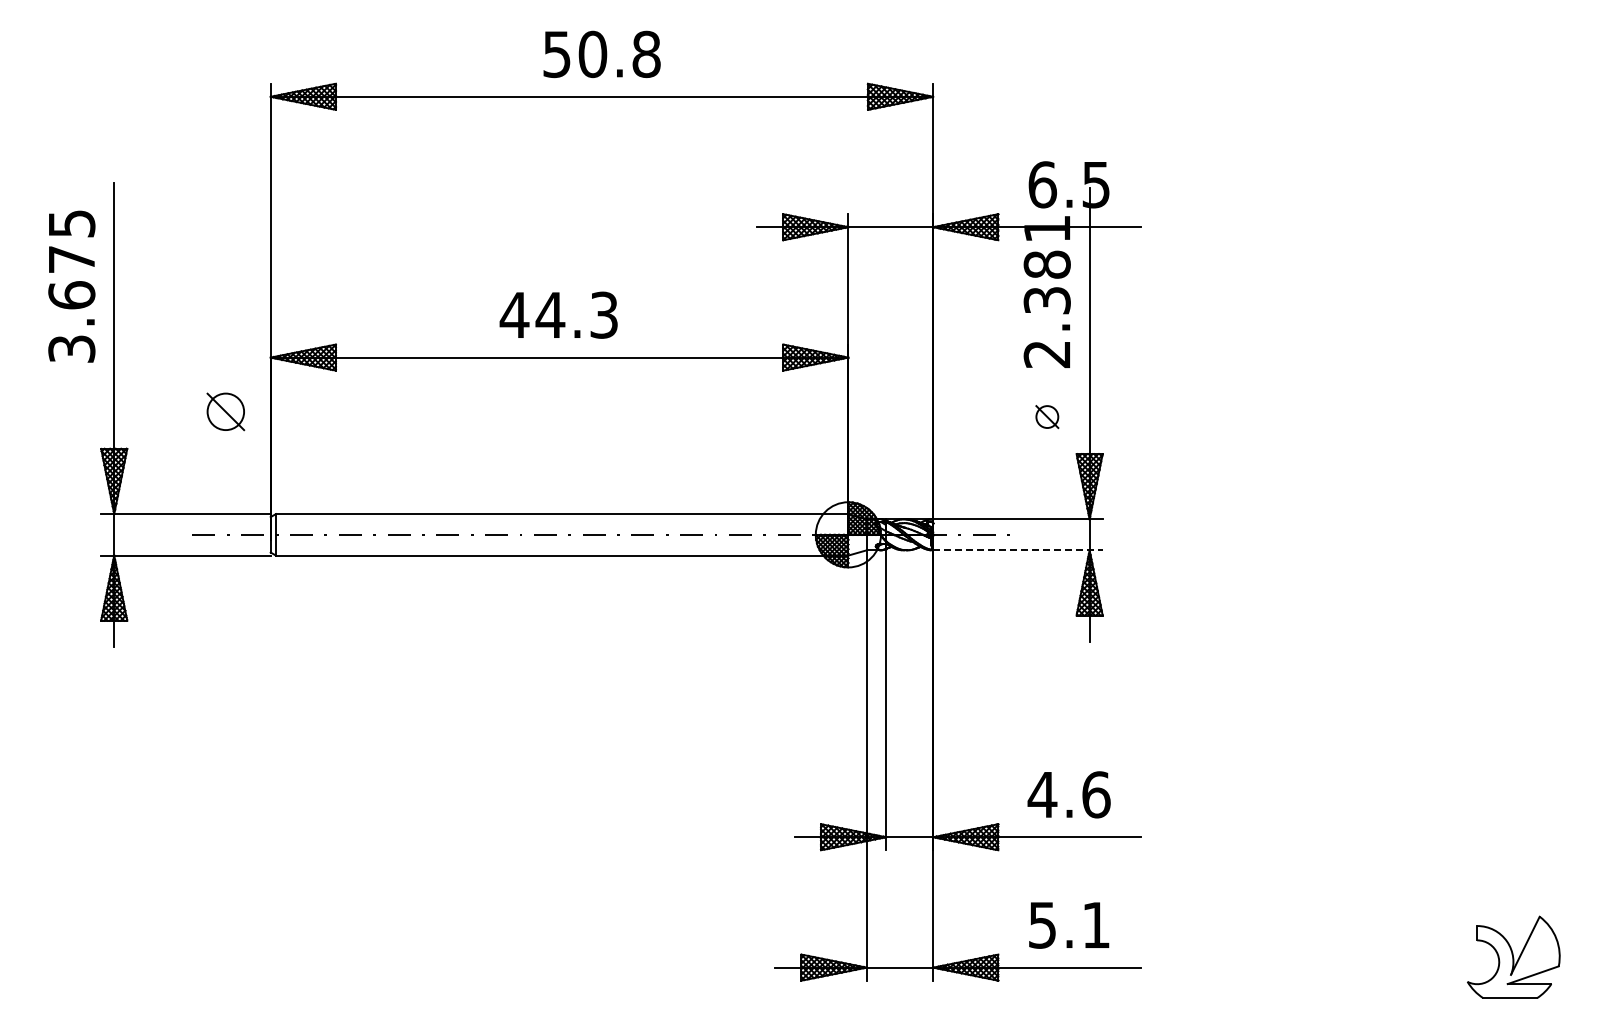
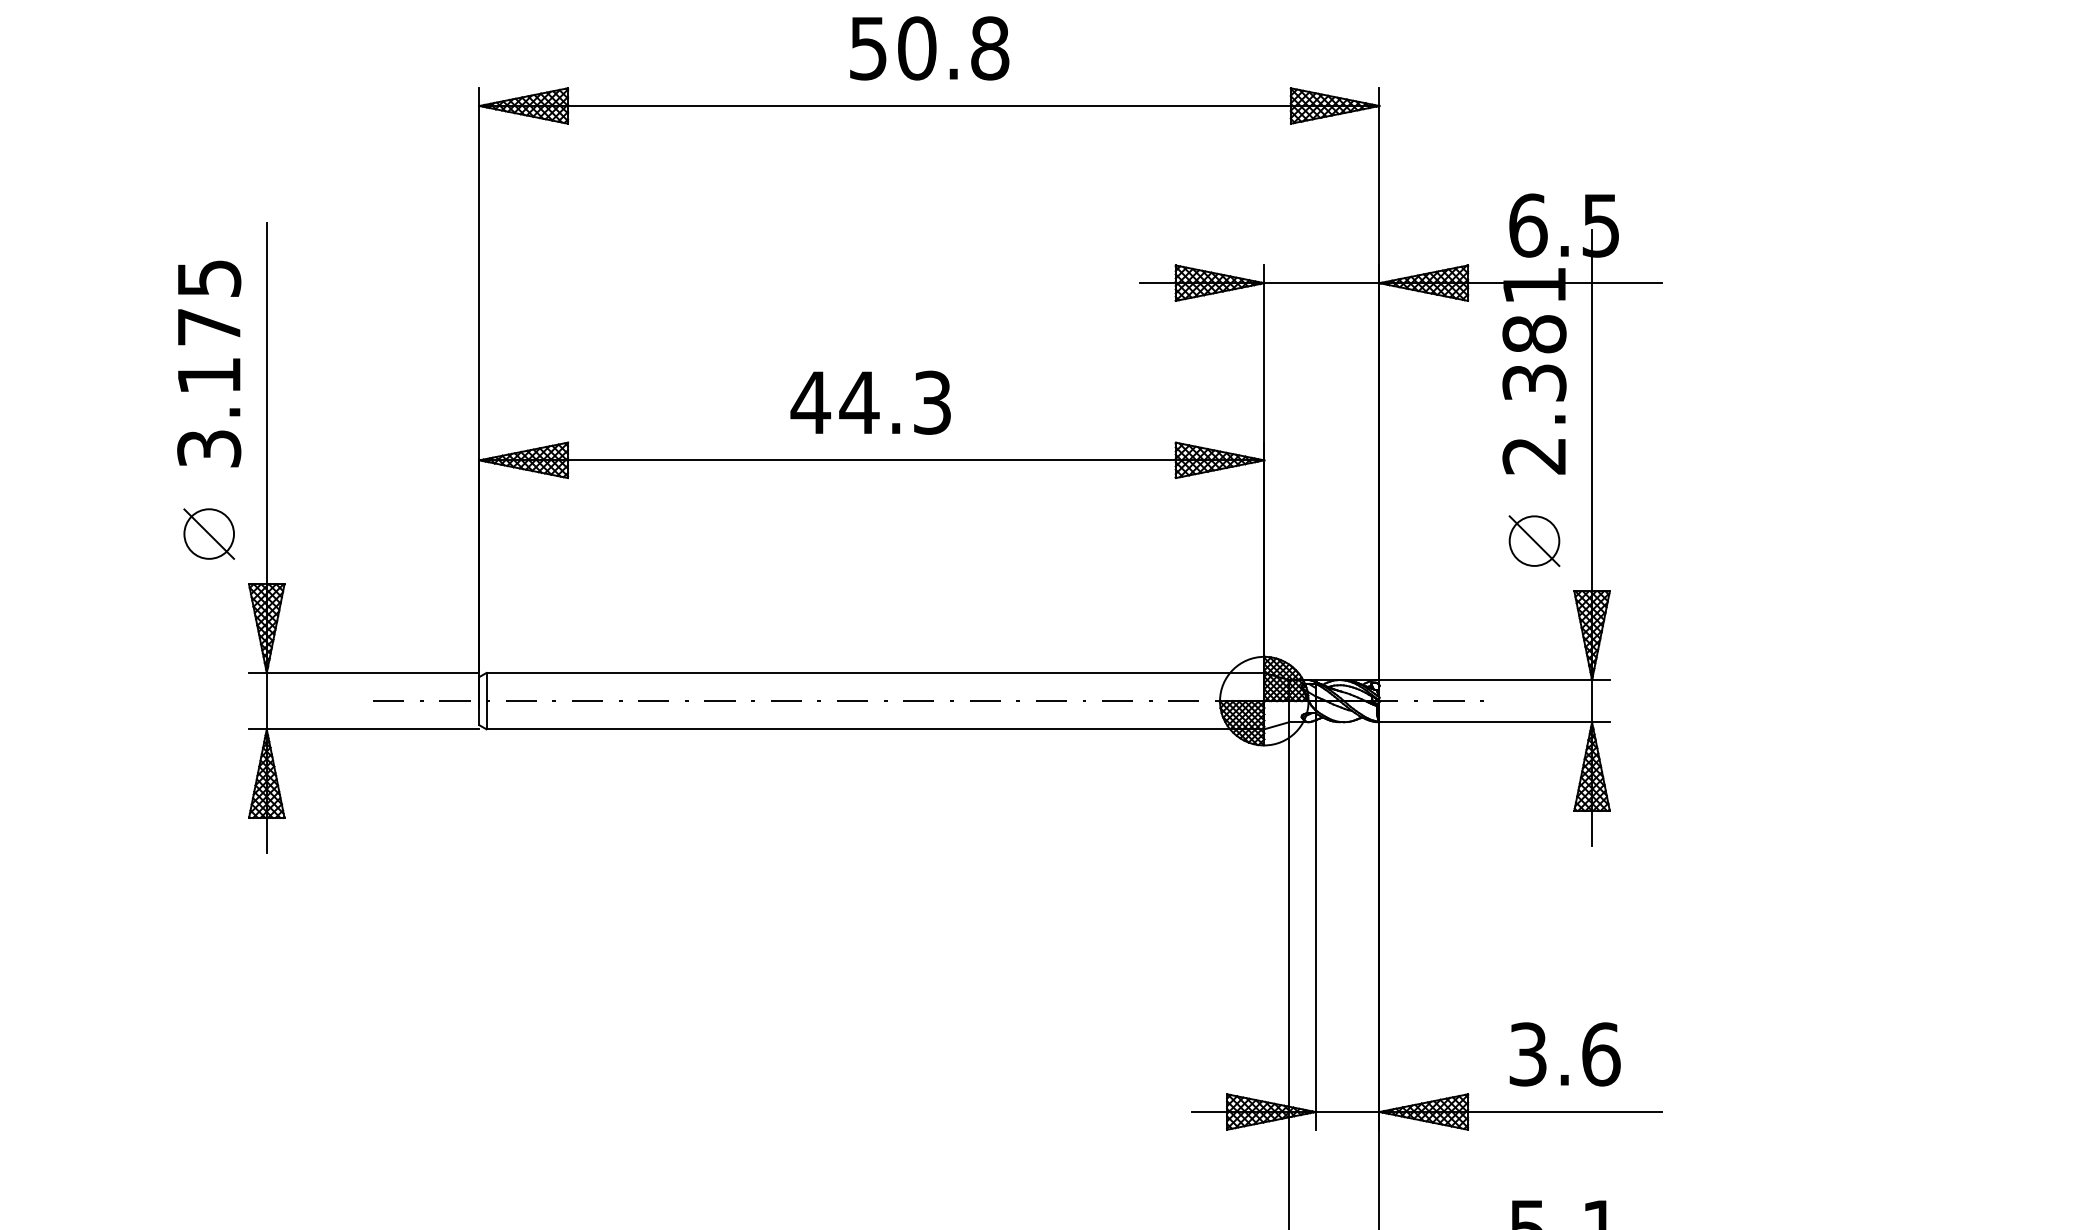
text: (71, 295) -> (208, 375), 3.675 -> 3.175
part: (225, 411) -> (208, 533), moved
part: (1047, 416) -> (1534, 540), size x1.67
line: (1017, 550) -> (1494, 722), dashed -> solid
text: (1042, 794) -> (1528, 1053), 4.6 -> 3.6

